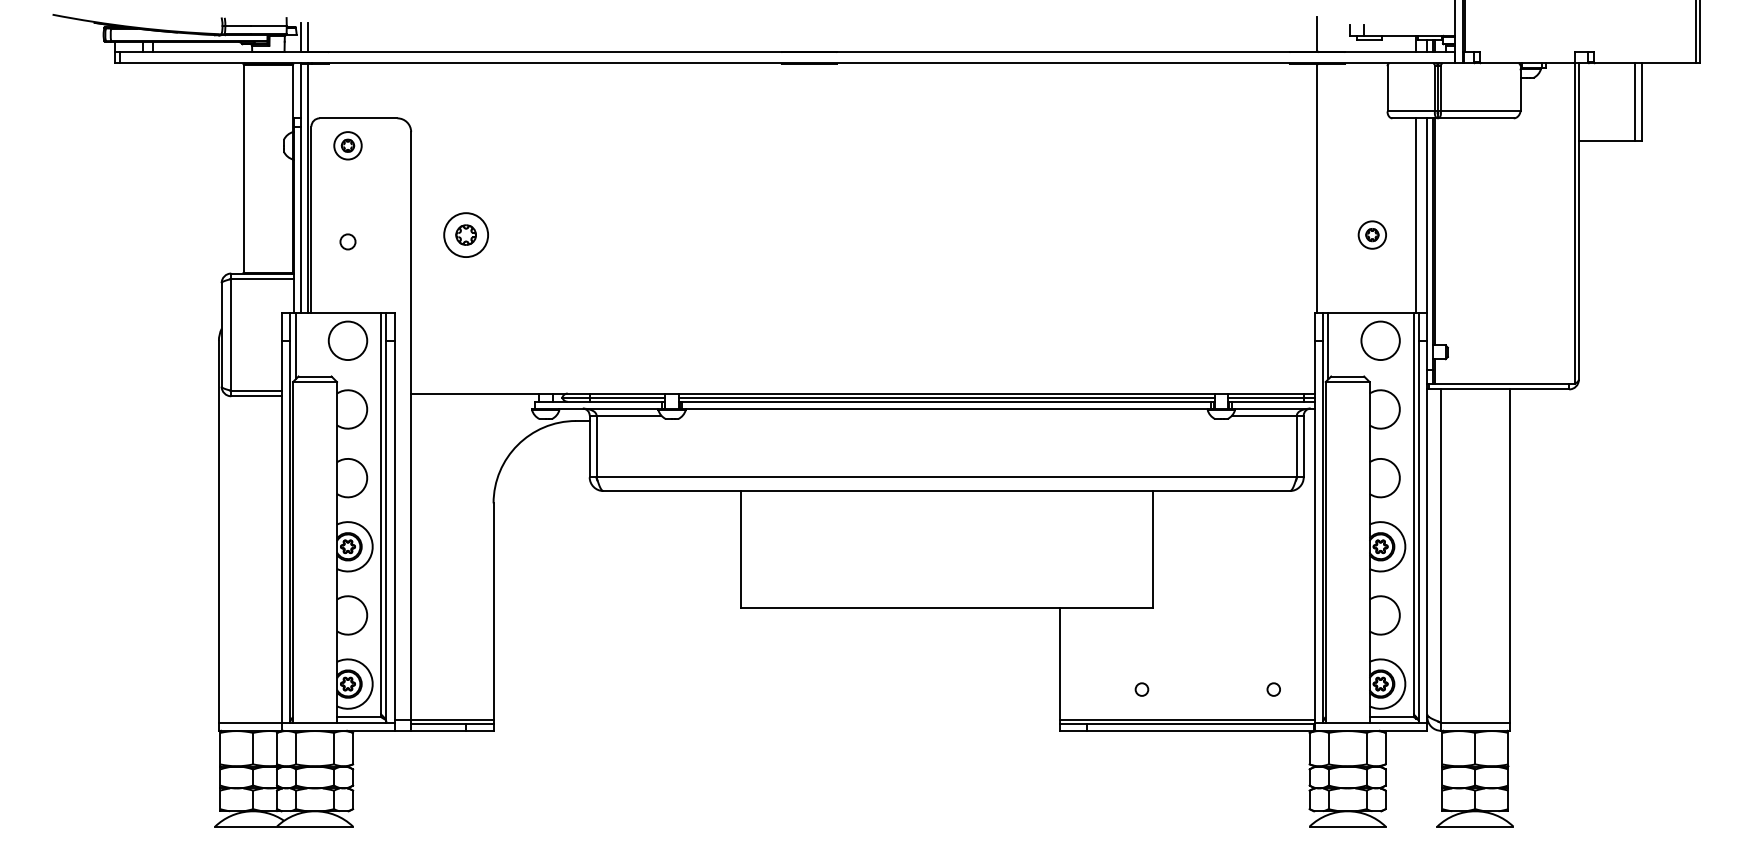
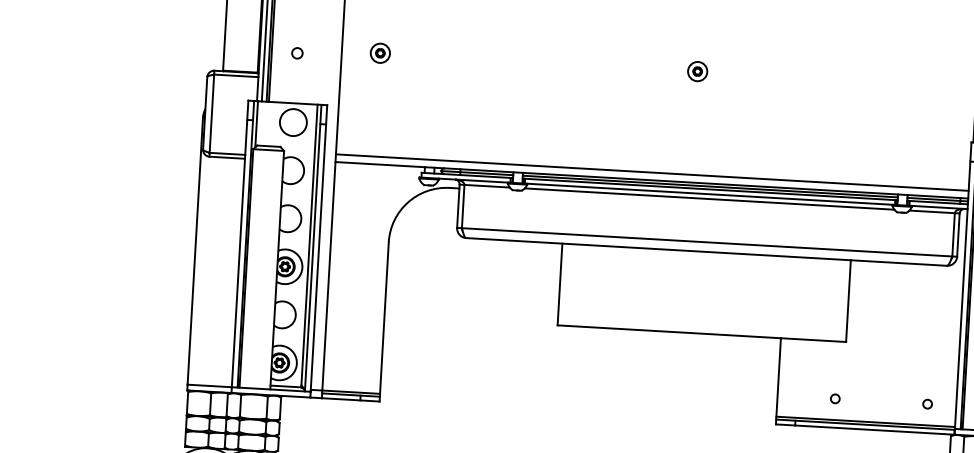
part: (465, 234) -> (379, 52), size x0.62
part: (918, 234) -> (697, 71), added
line: (862, 382) -> (652, 172), added
line: (946, 415) -> (709, 199), added

